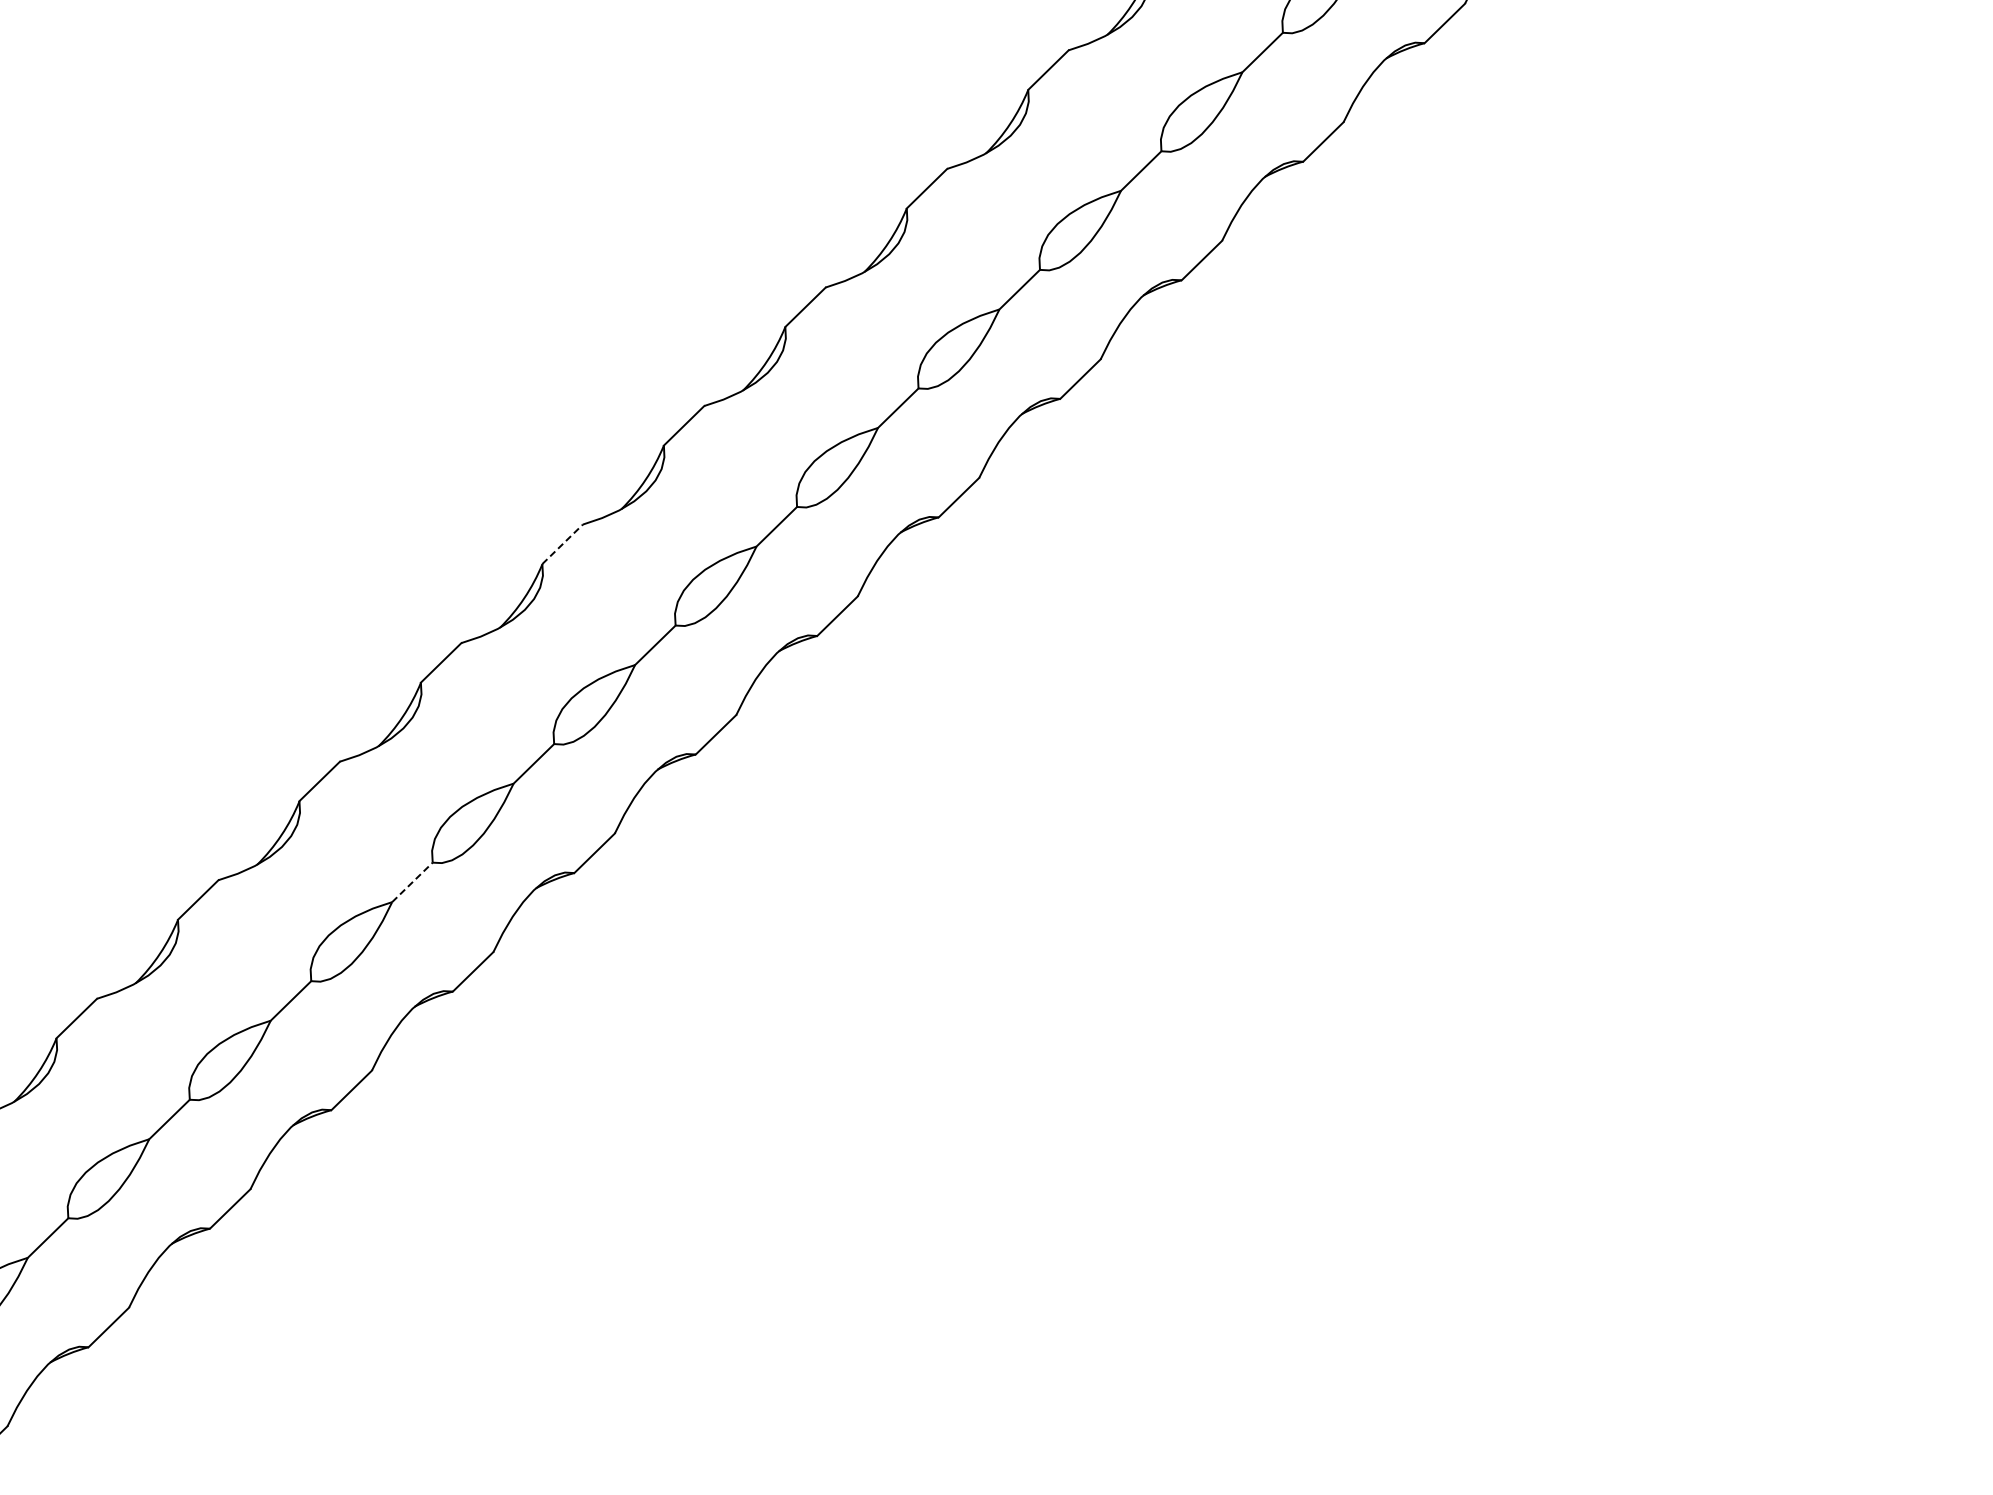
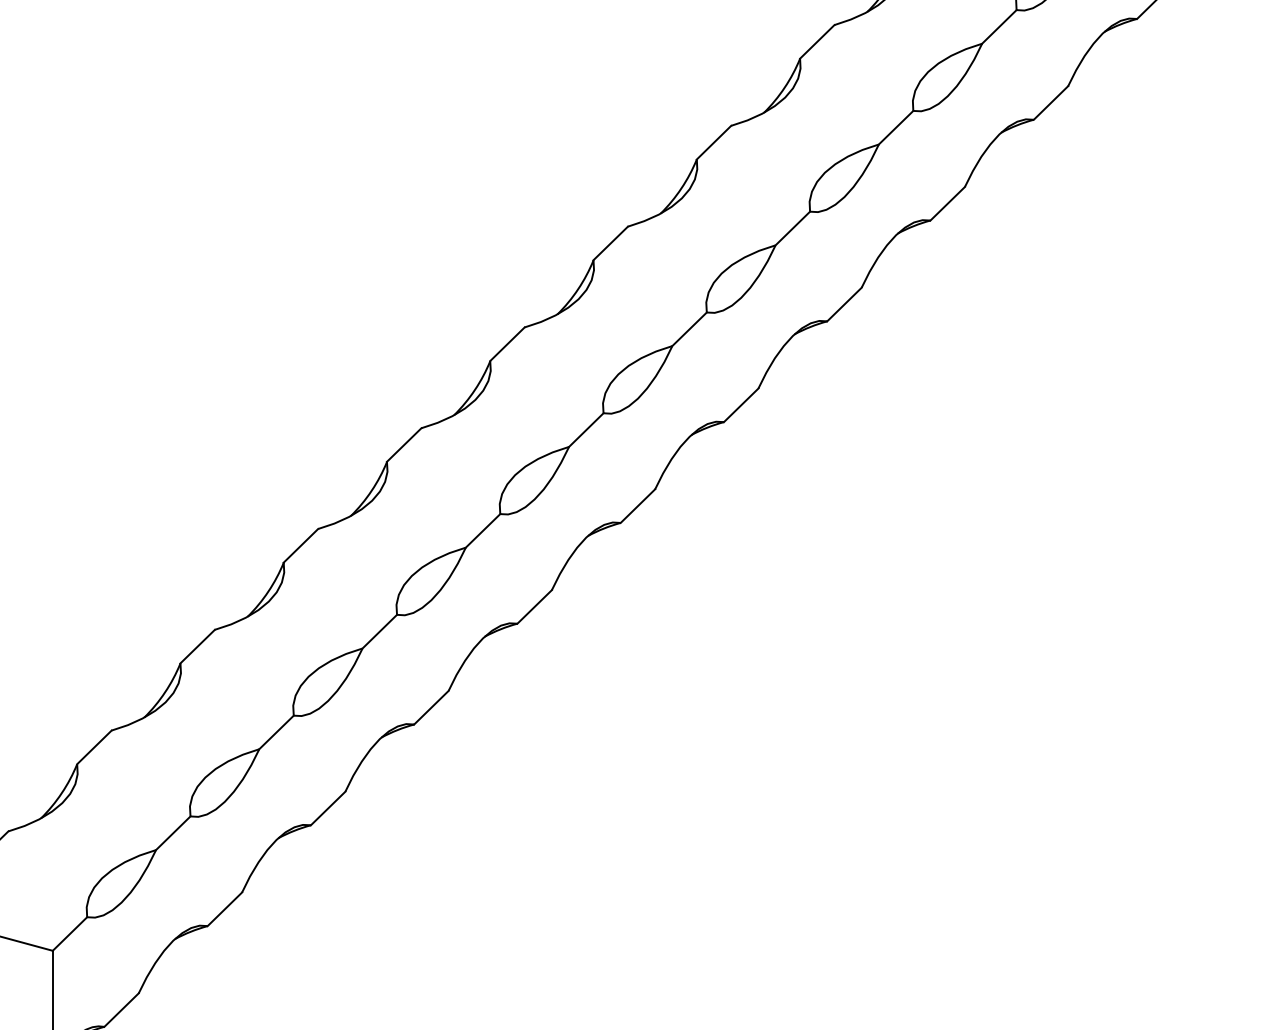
line: (562, 543) -> (610, 242), dashed -> solid
line: (412, 882) -> (483, 530), dashed -> solid

